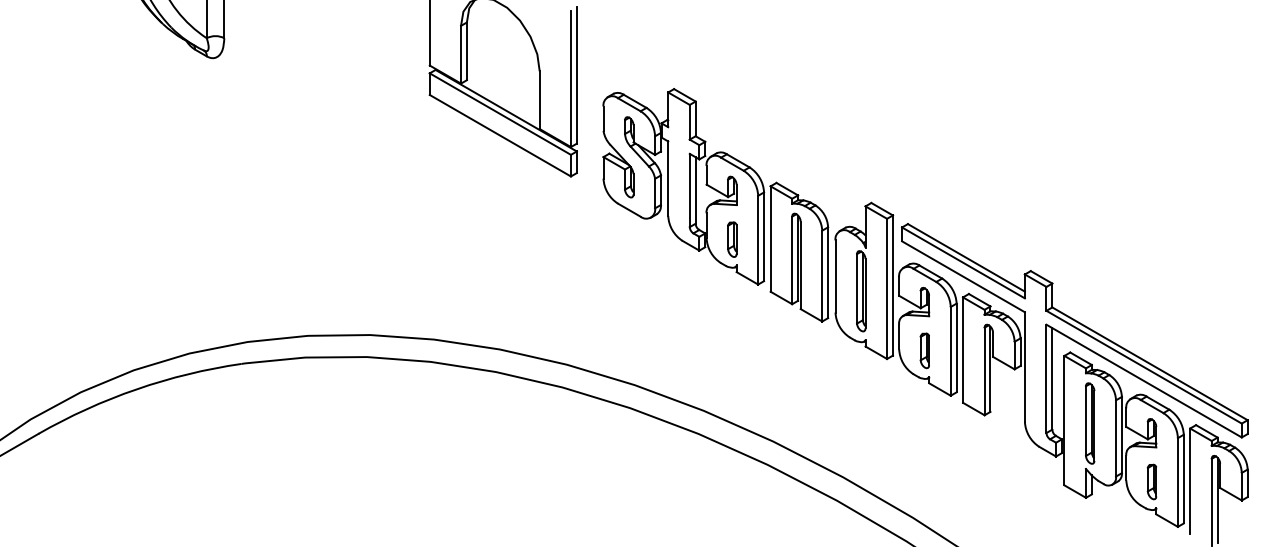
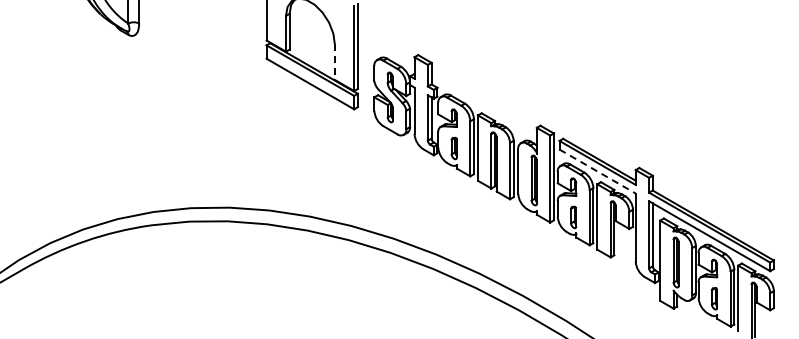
line: (539, 100) -> (334, 62), solid -> dashed
line: (963, 276) -> (597, 171), solid -> dashed

